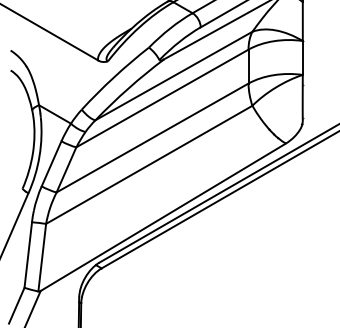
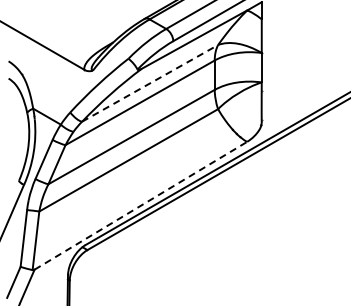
line: (174, 76) -> (150, 83), solid -> dashed
line: (162, 216) -> (140, 205), solid -> dashed

